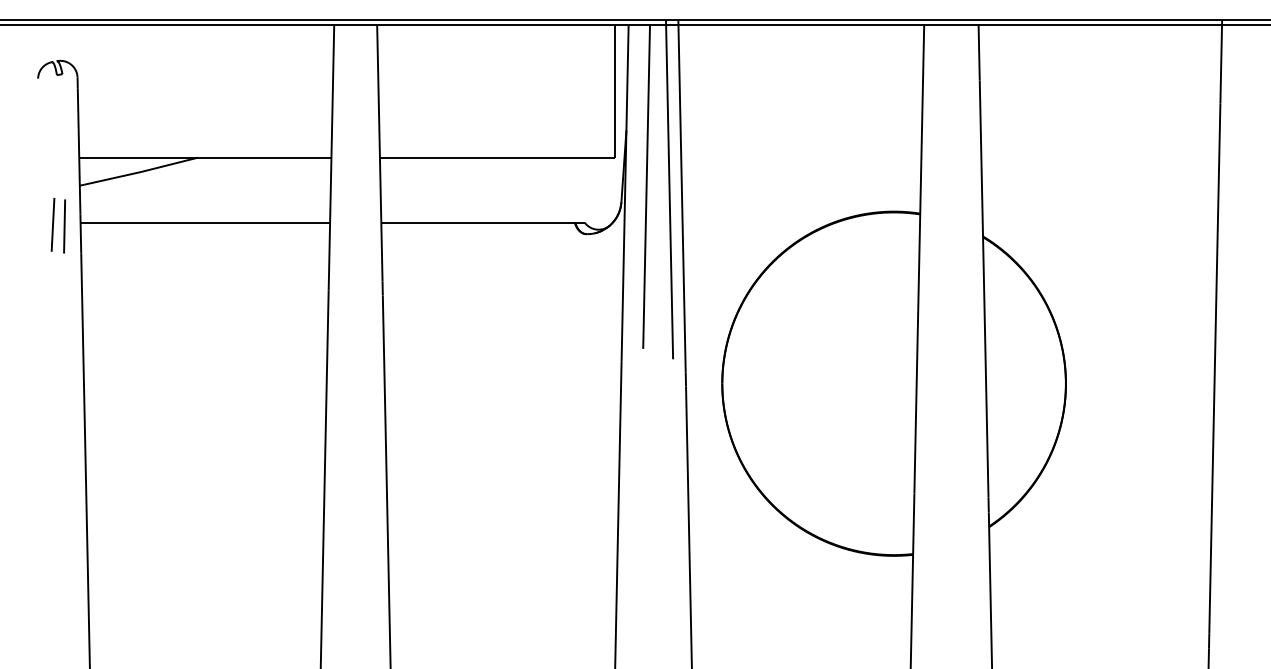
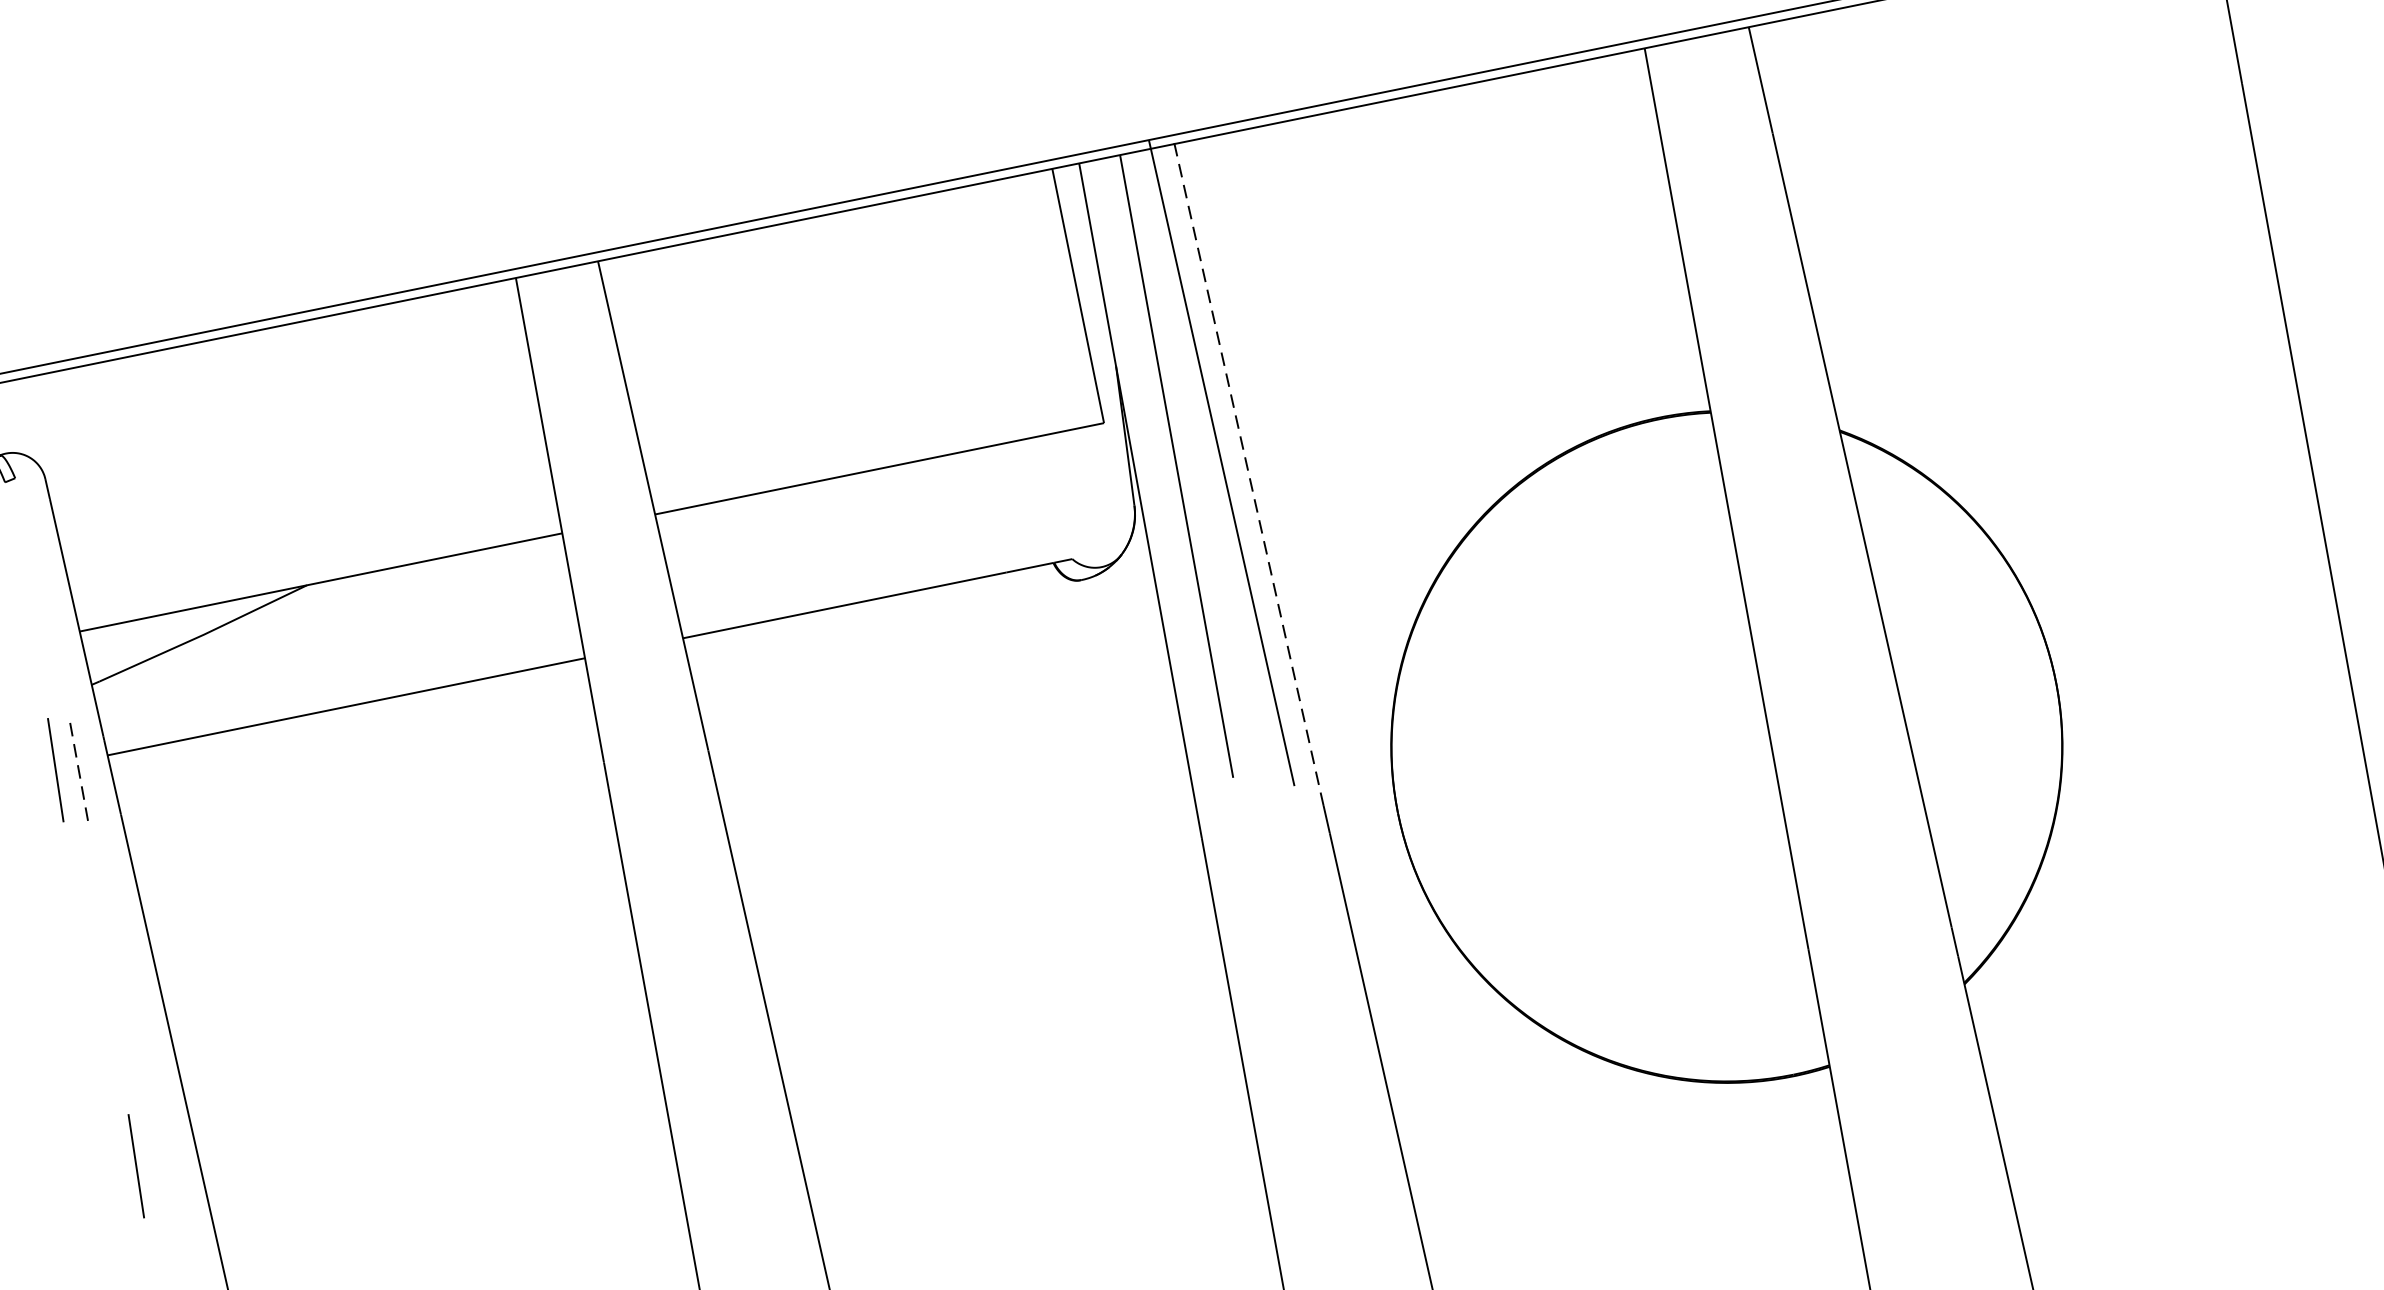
line: (682, 195) -> (1248, 469), solid -> dashed
line: (64, 226) -> (78, 768), solid -> dashed
line: (52, 431) -> (135, 1165), added

